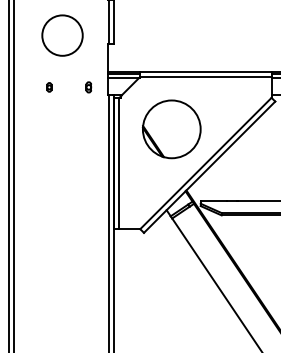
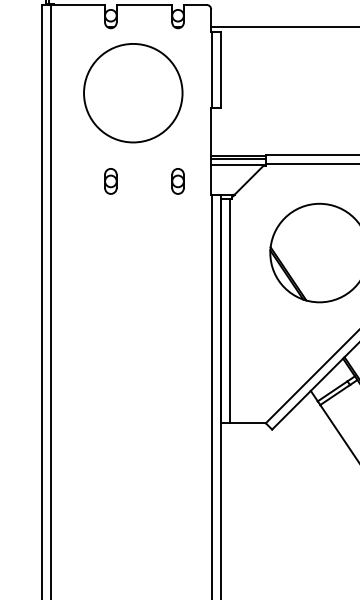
circle: (62, 35) -> (133, 92), size x1.43
part: (49, 87) -> (111, 181), size x1.67
part: (88, 87) -> (177, 181), size x1.43

